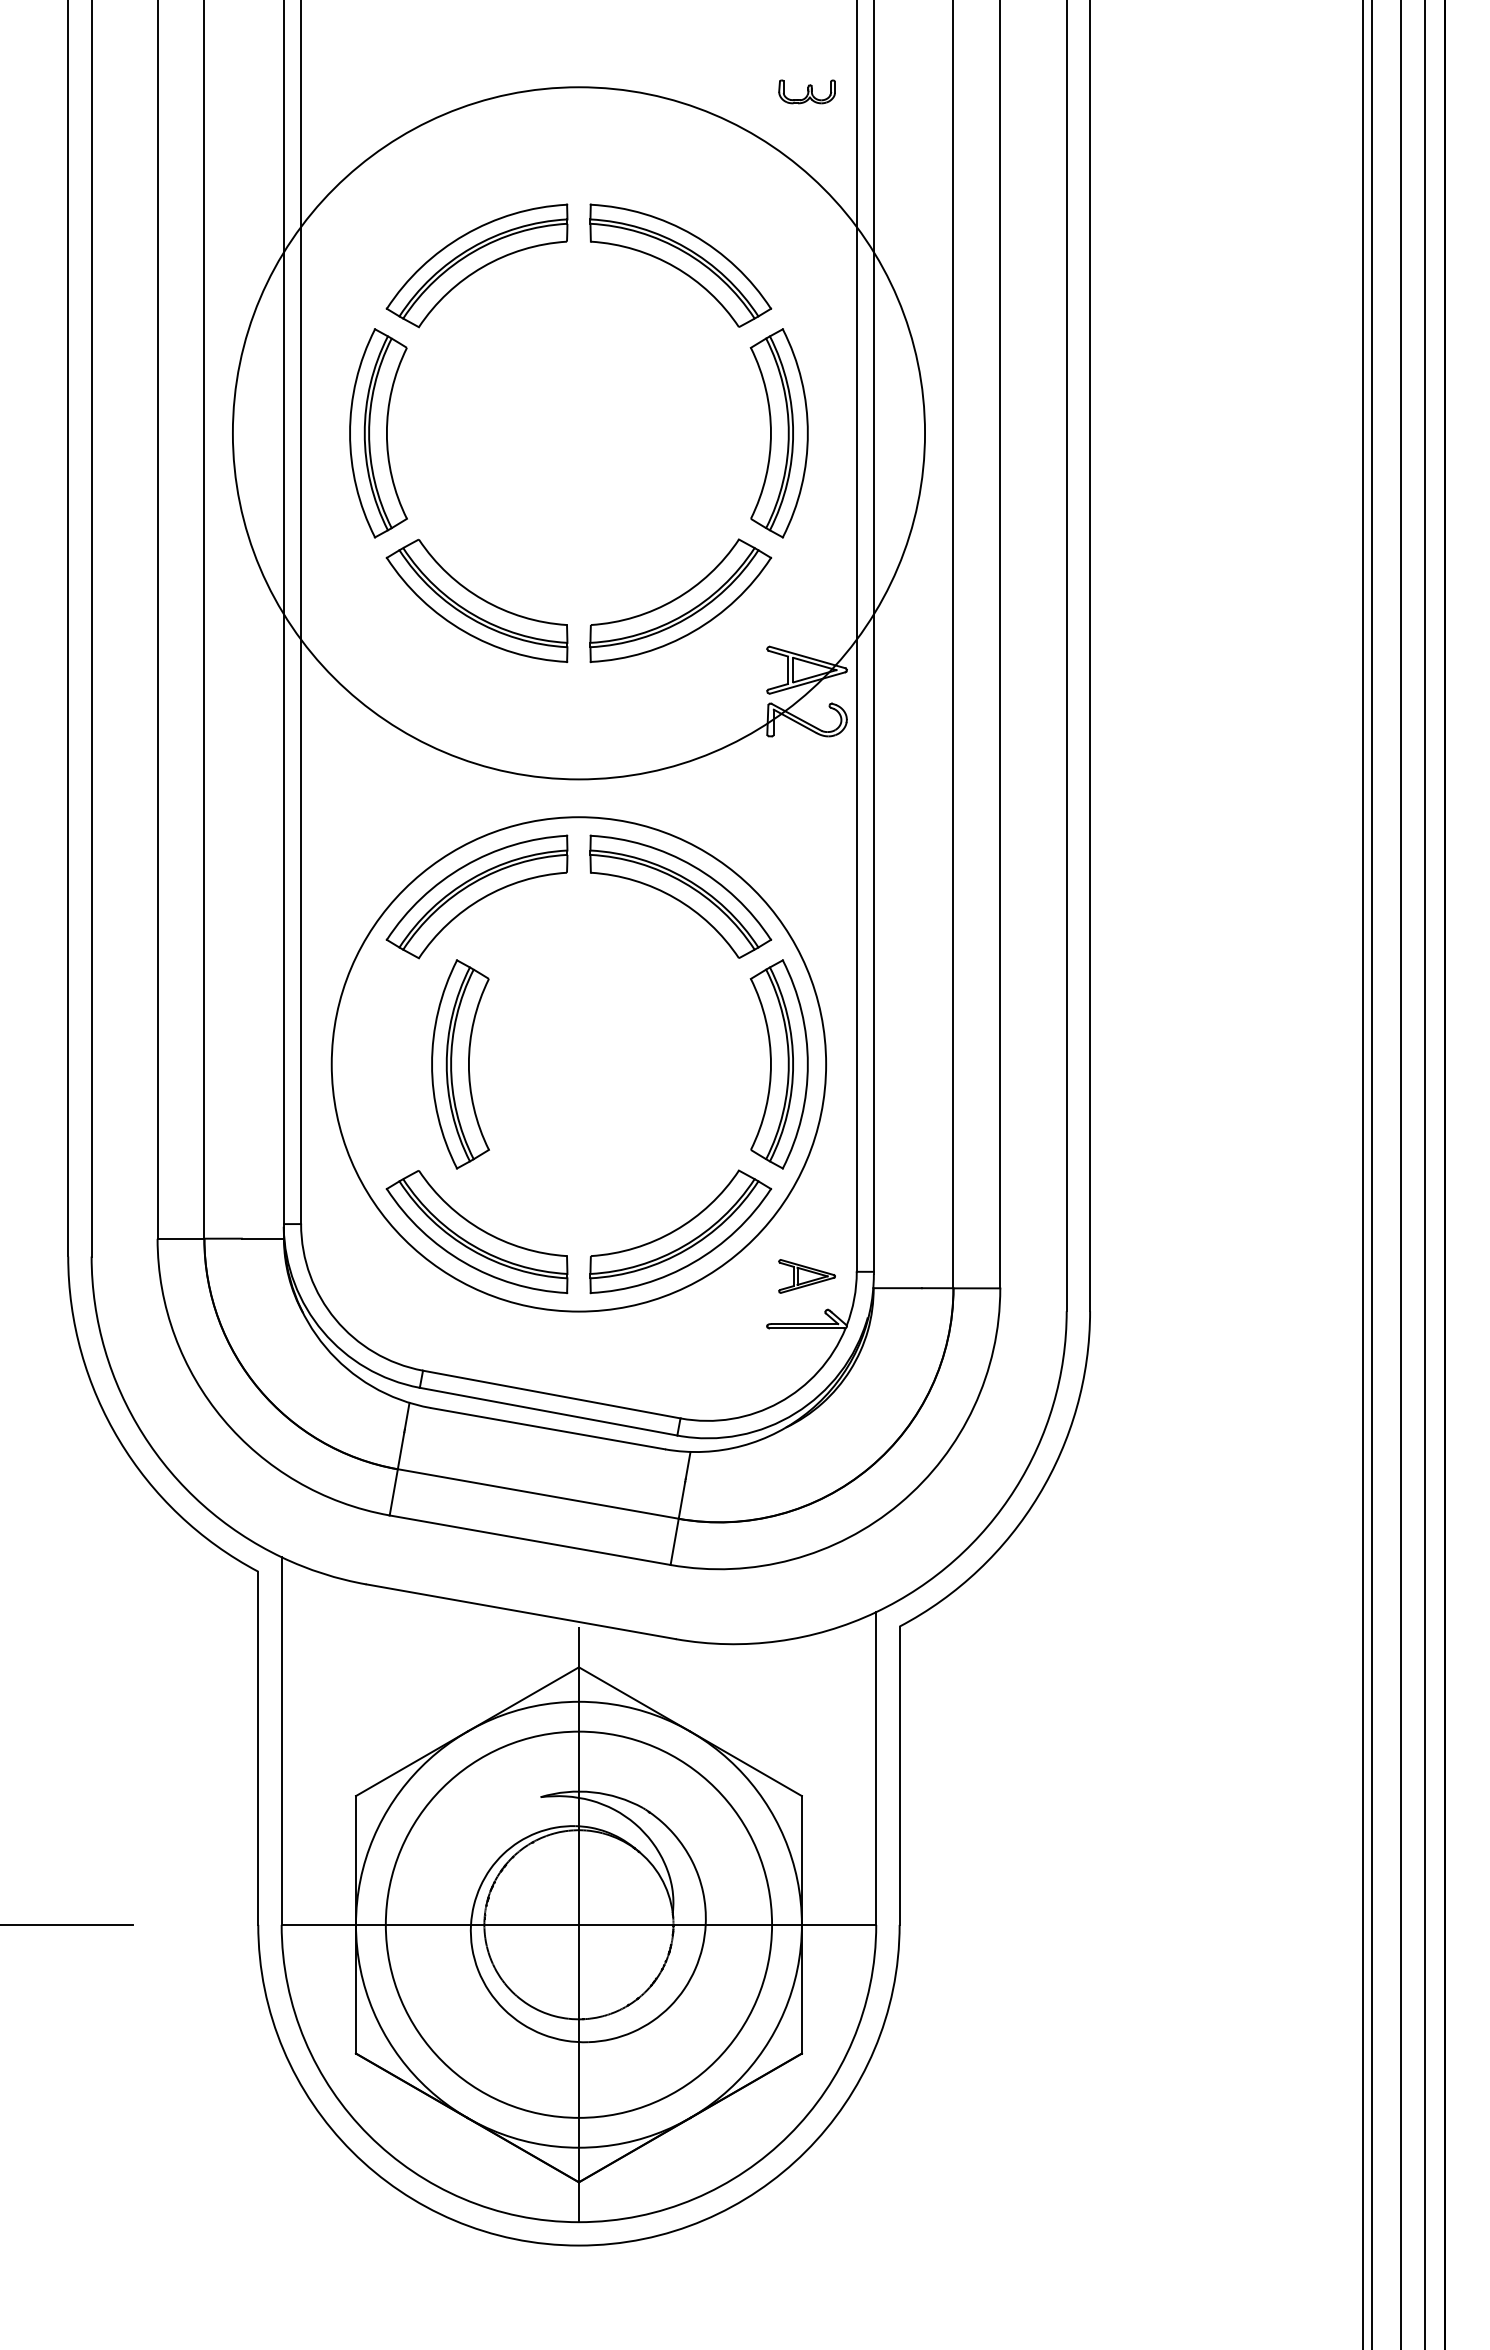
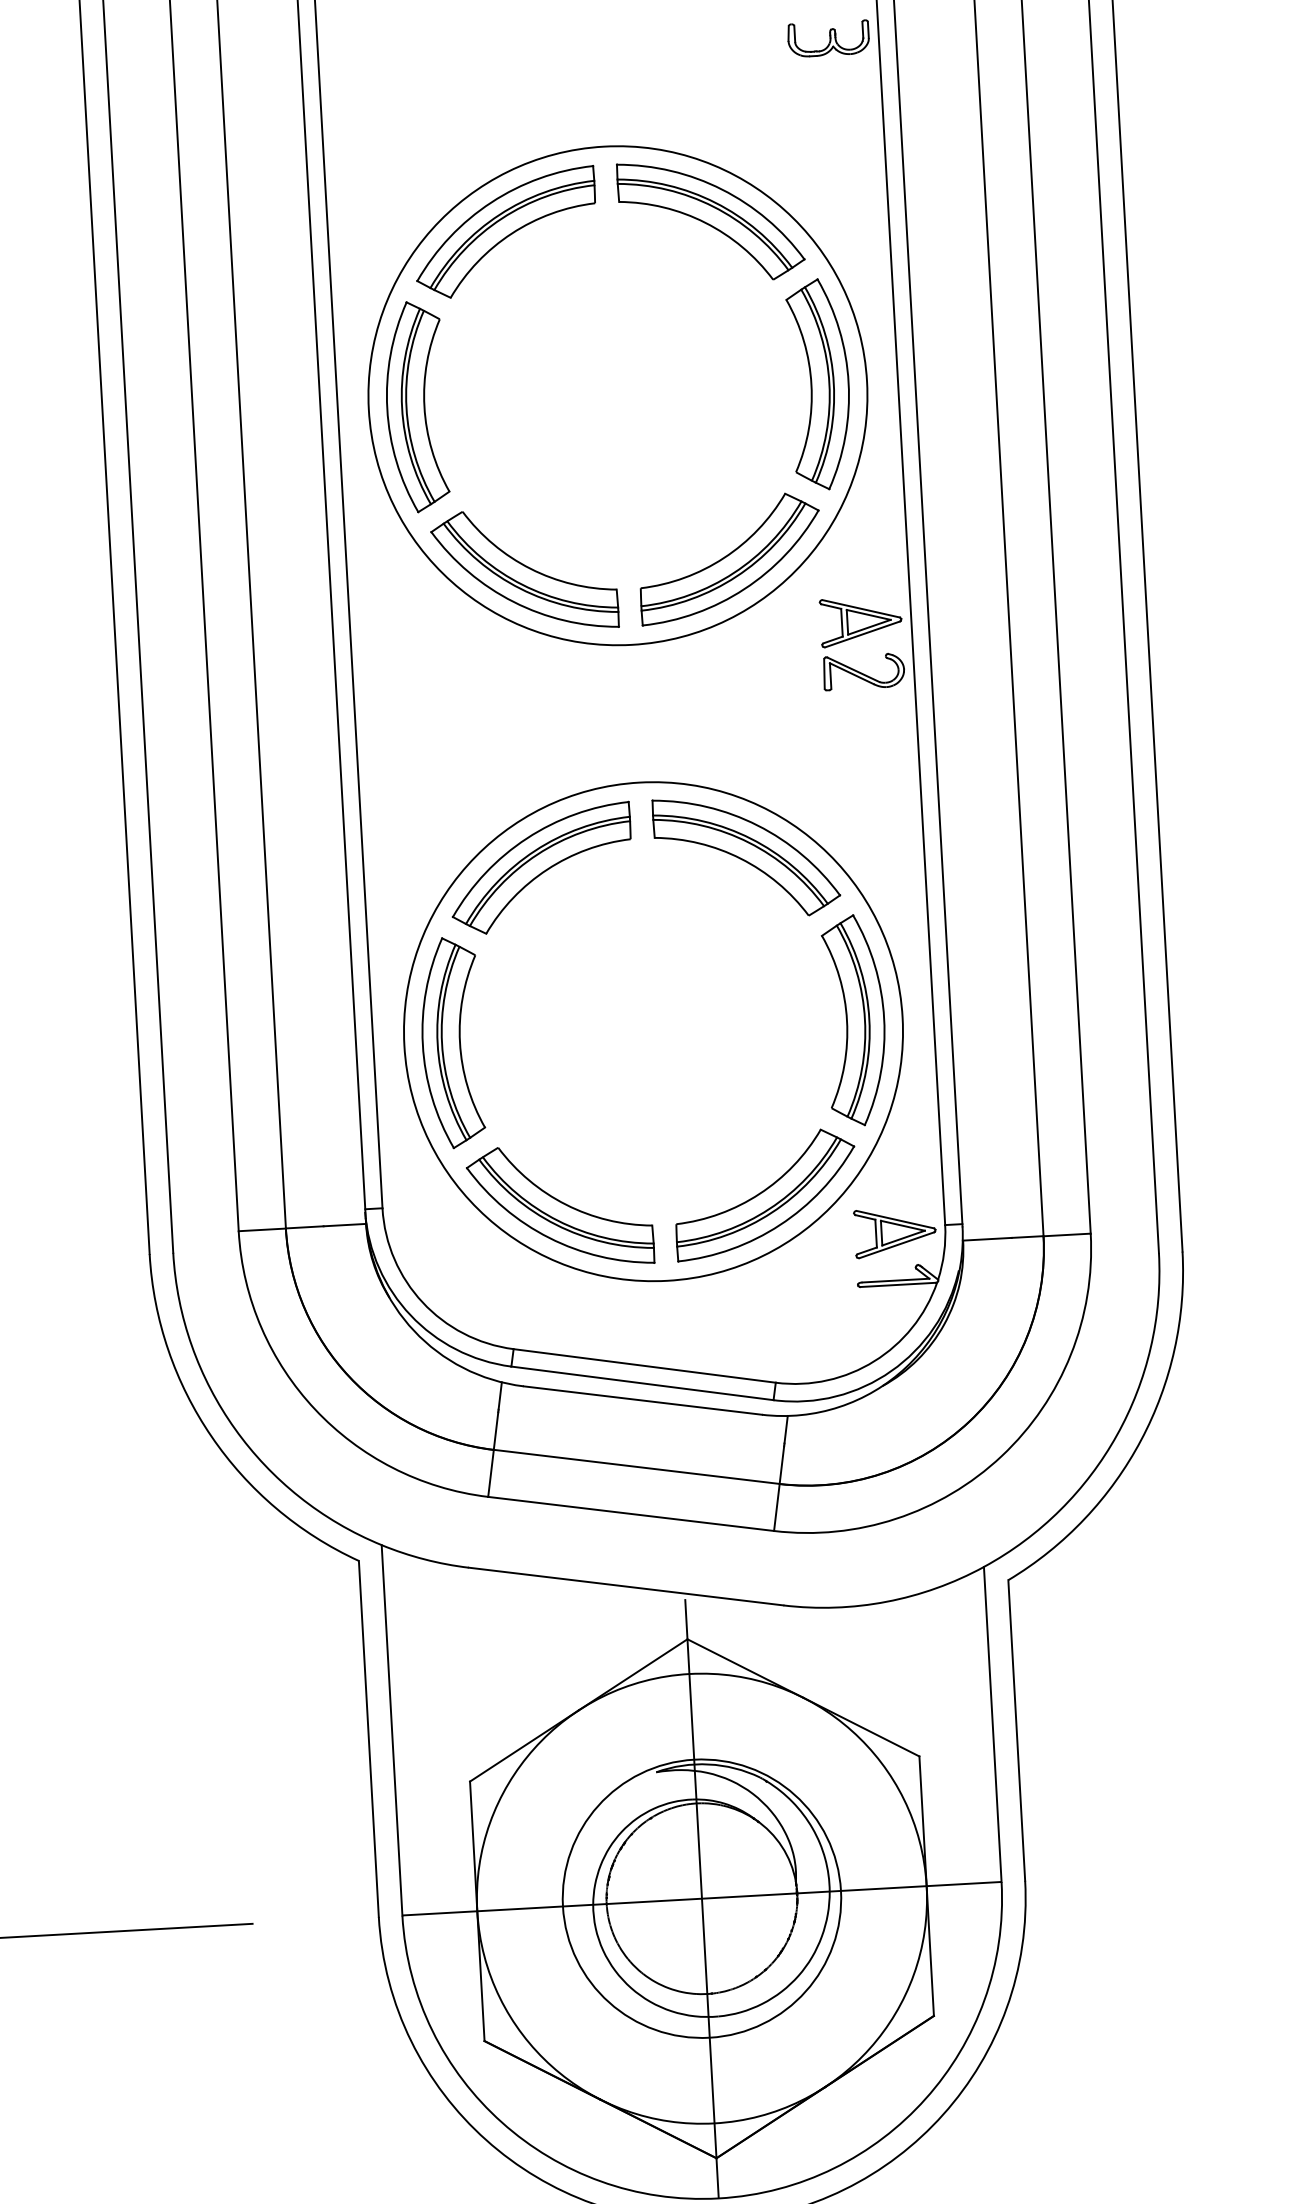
part: (806, 91) -> (828, 38), size x1.43
circle: (578, 433) -> (617, 395), size x0.71
part: (460, 1064) -> (451, 1043), moved
part: (806, 1276) -> (894, 1232), size x1.43
circle: (578, 1924) -> (701, 1898), size x0.71

